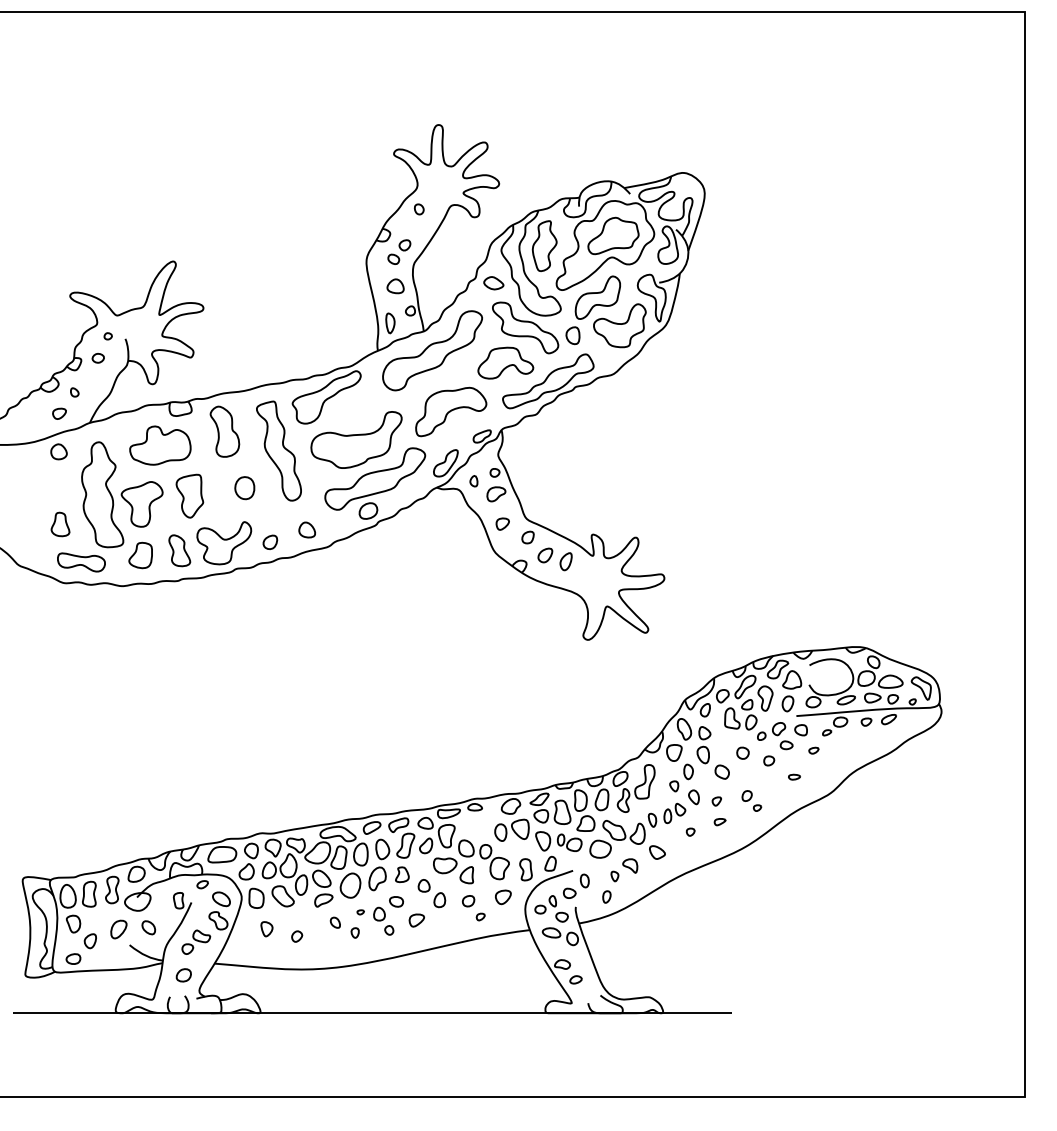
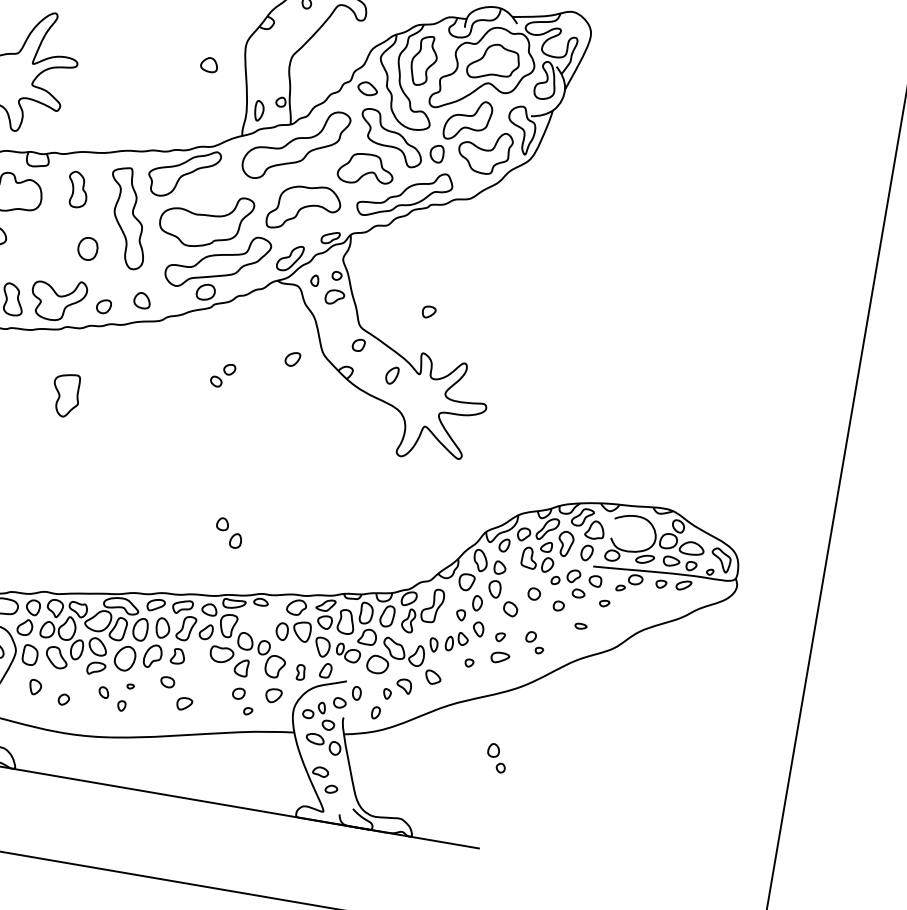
part: (399, 251) -> (223, 374), moved
part: (395, 286) -> (209, 65), moved
part: (224, 431) -> (77, 189), size x0.7
part: (189, 495) -> (65, 394), moved
part: (502, 523) -> (428, 311), moved
part: (545, 555) -> (292, 359), moved
part: (719, 822) -> (499, 658), size x1.6
part: (525, 869) -> (300, 672), size x0.7
part: (431, 893) -> (228, 533), moved
part: (383, 920) -> (496, 757), moved

